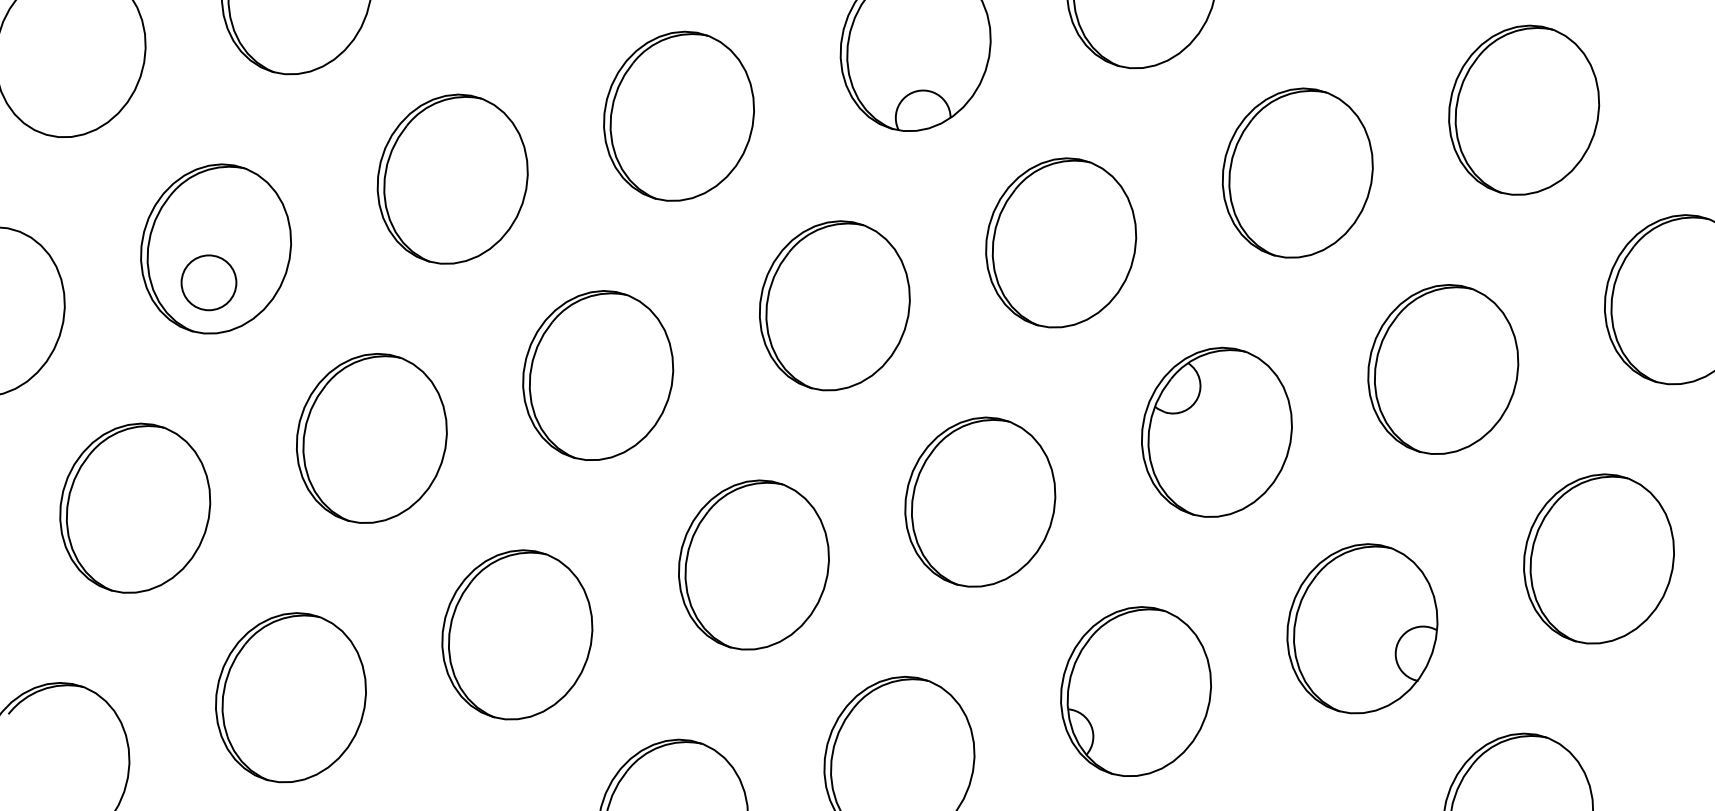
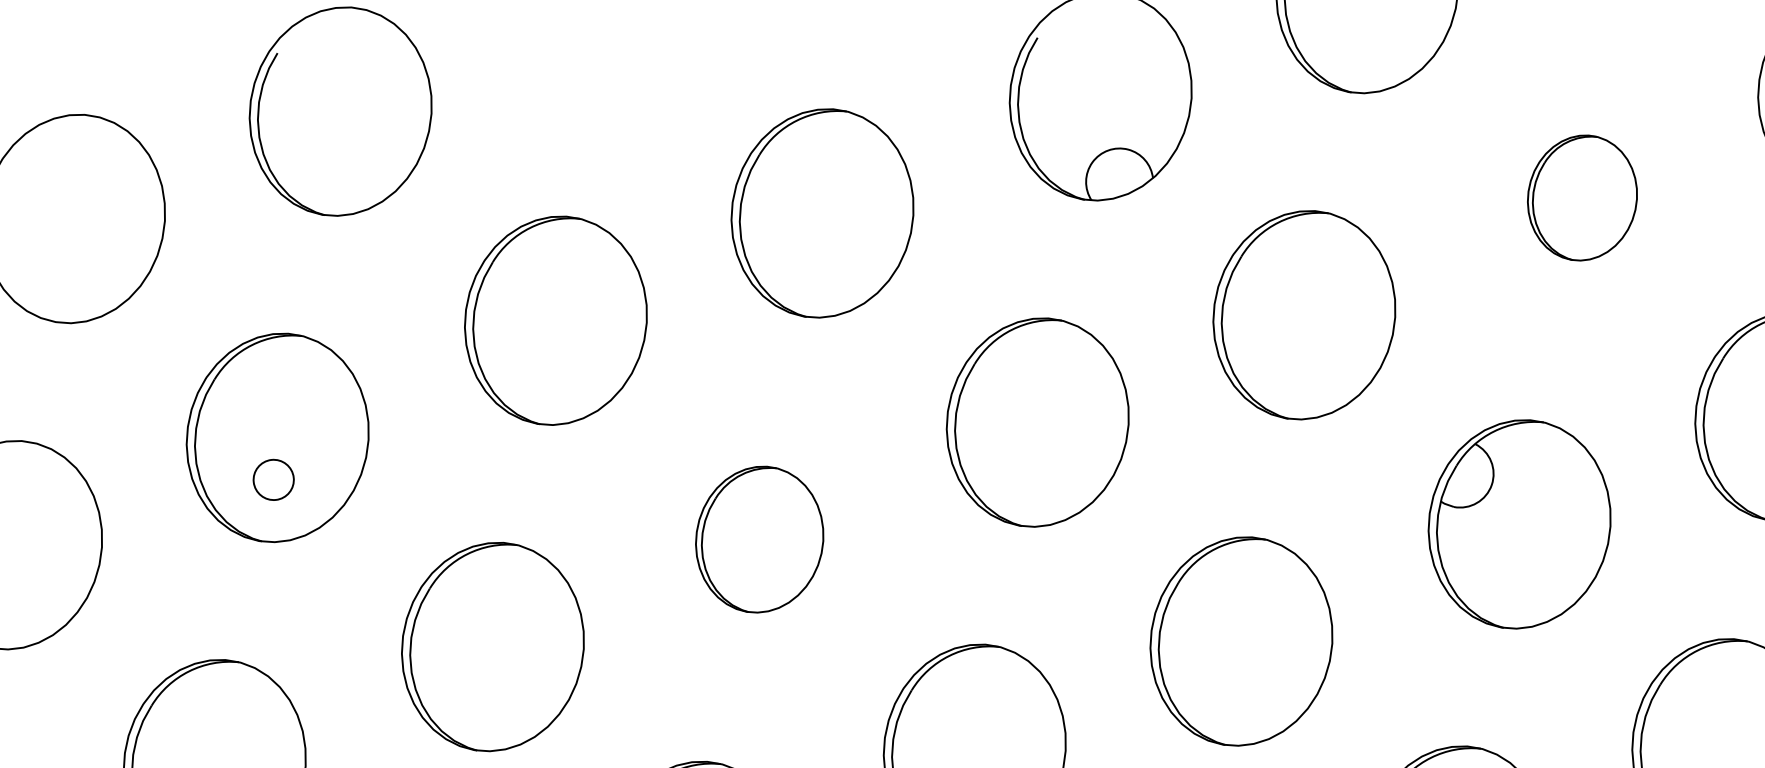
part: (1297, 172) -> (1582, 197), size x0.6
circle: (208, 282) -> (273, 479), size x0.6
part: (598, 375) -> (759, 539), size x0.7

